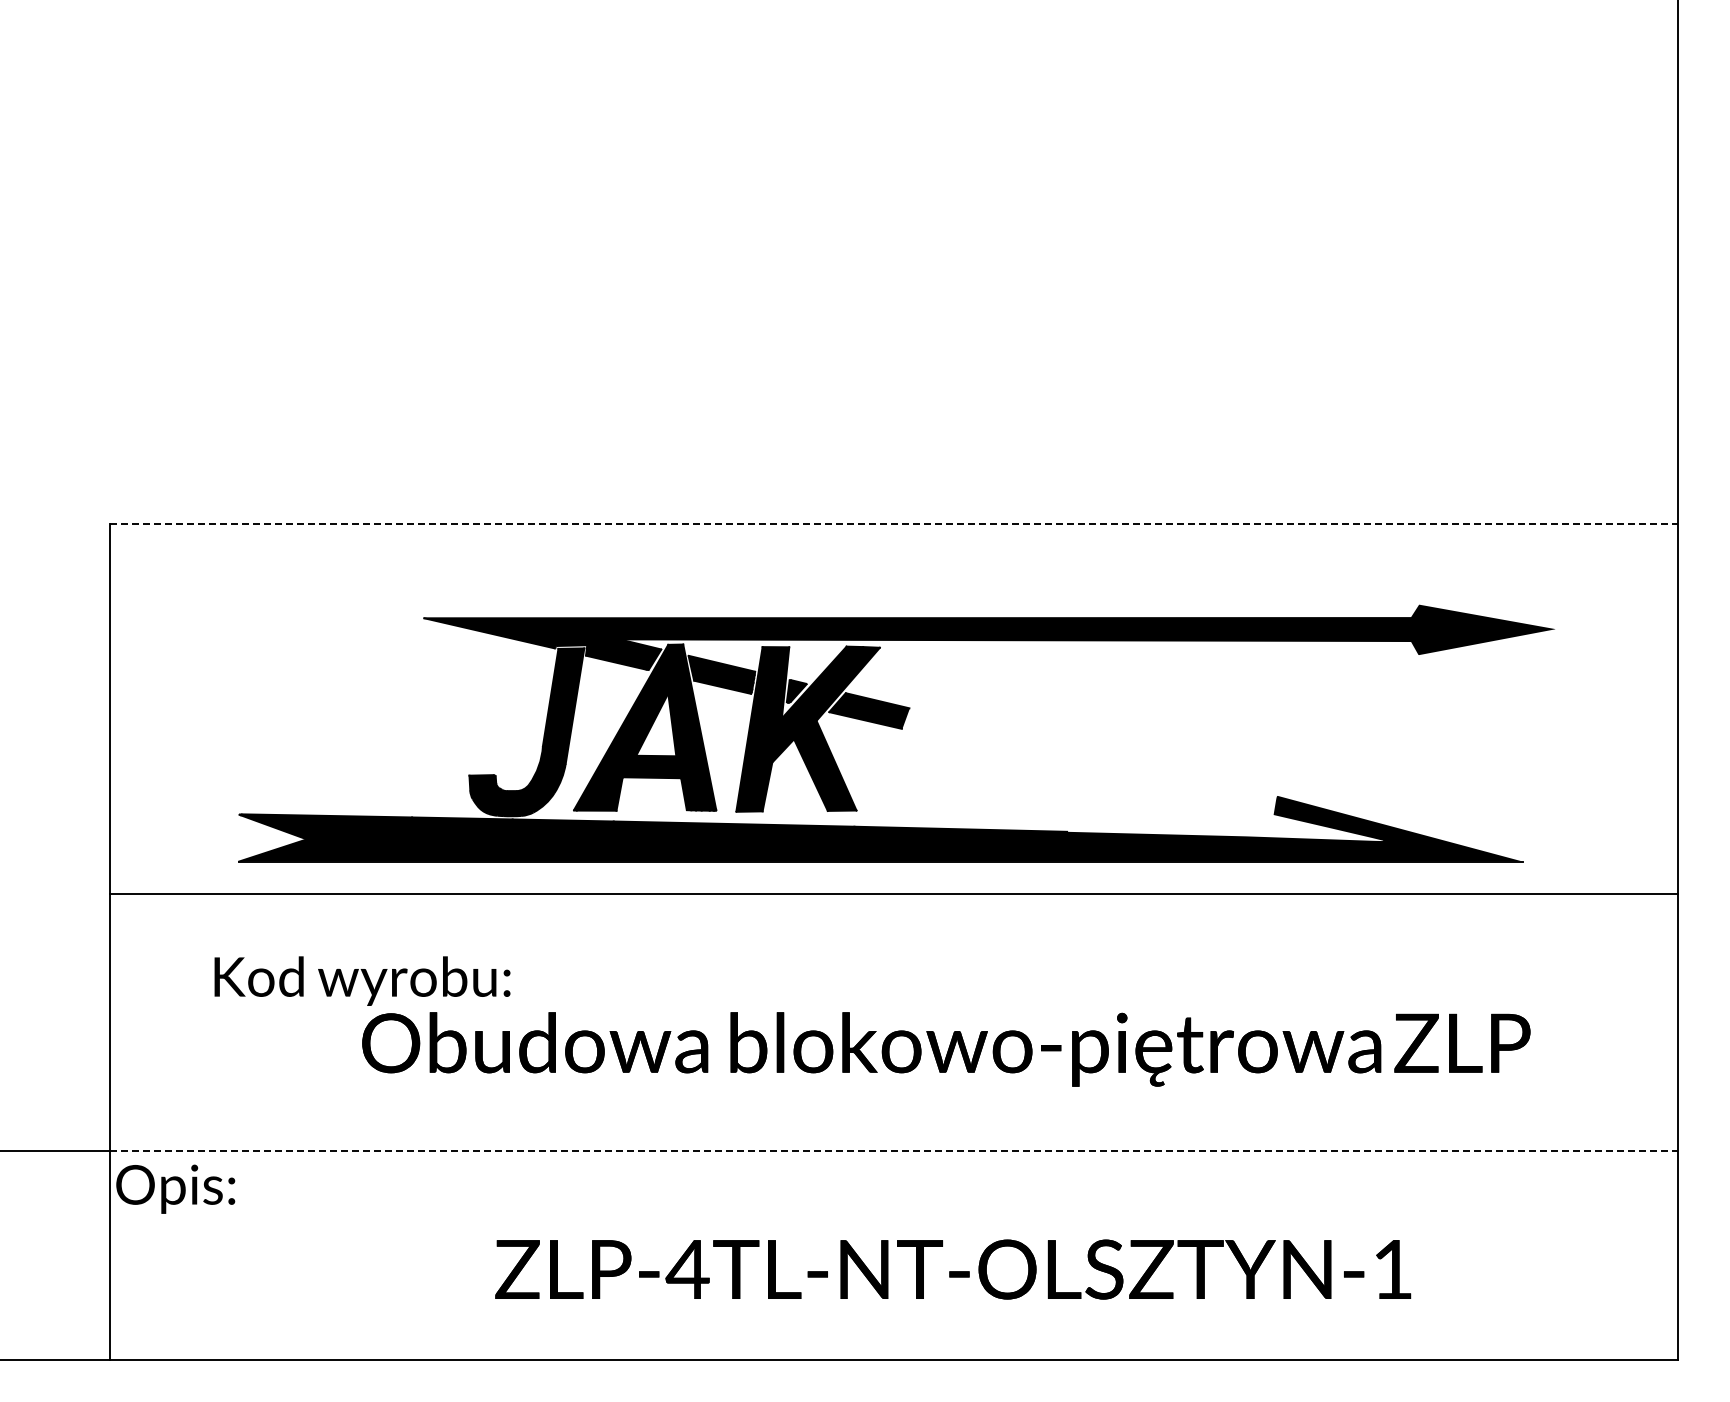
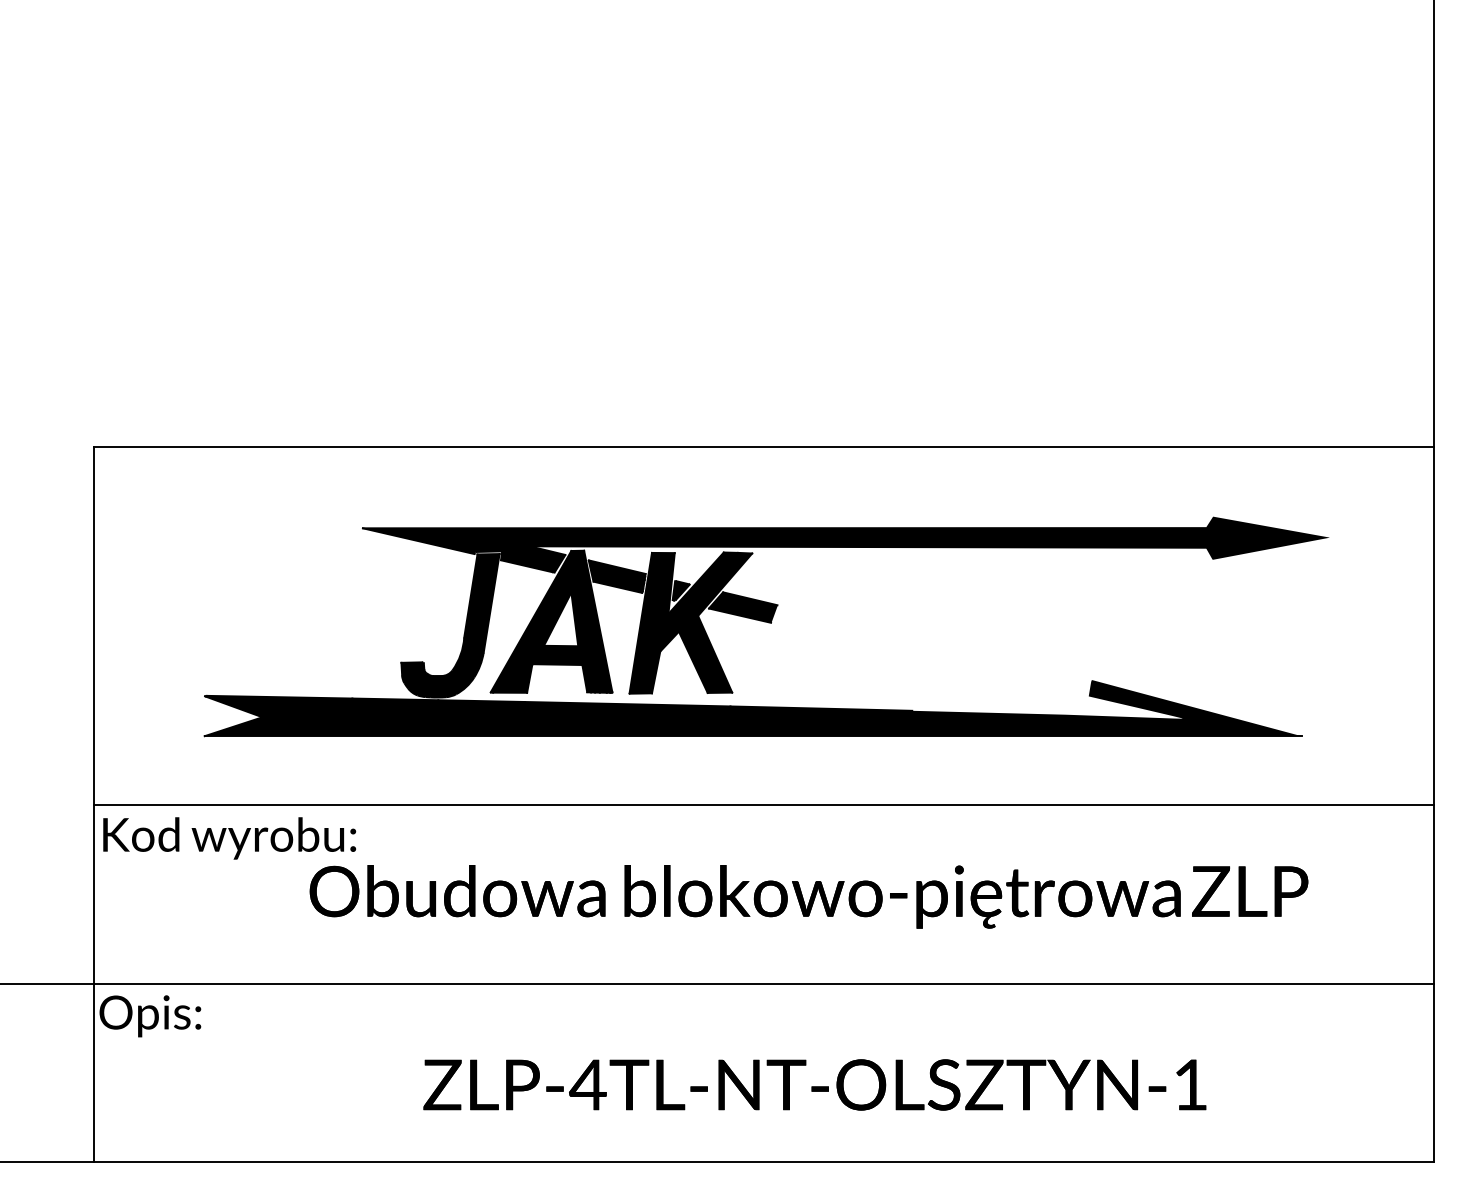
line: (894, 523) -> (764, 447), dashed -> solid
line: (894, 893) -> (764, 804), moved
text: (362, 980) -> (229, 837), moved
line: (894, 1150) -> (764, 983), dashed -> solid

